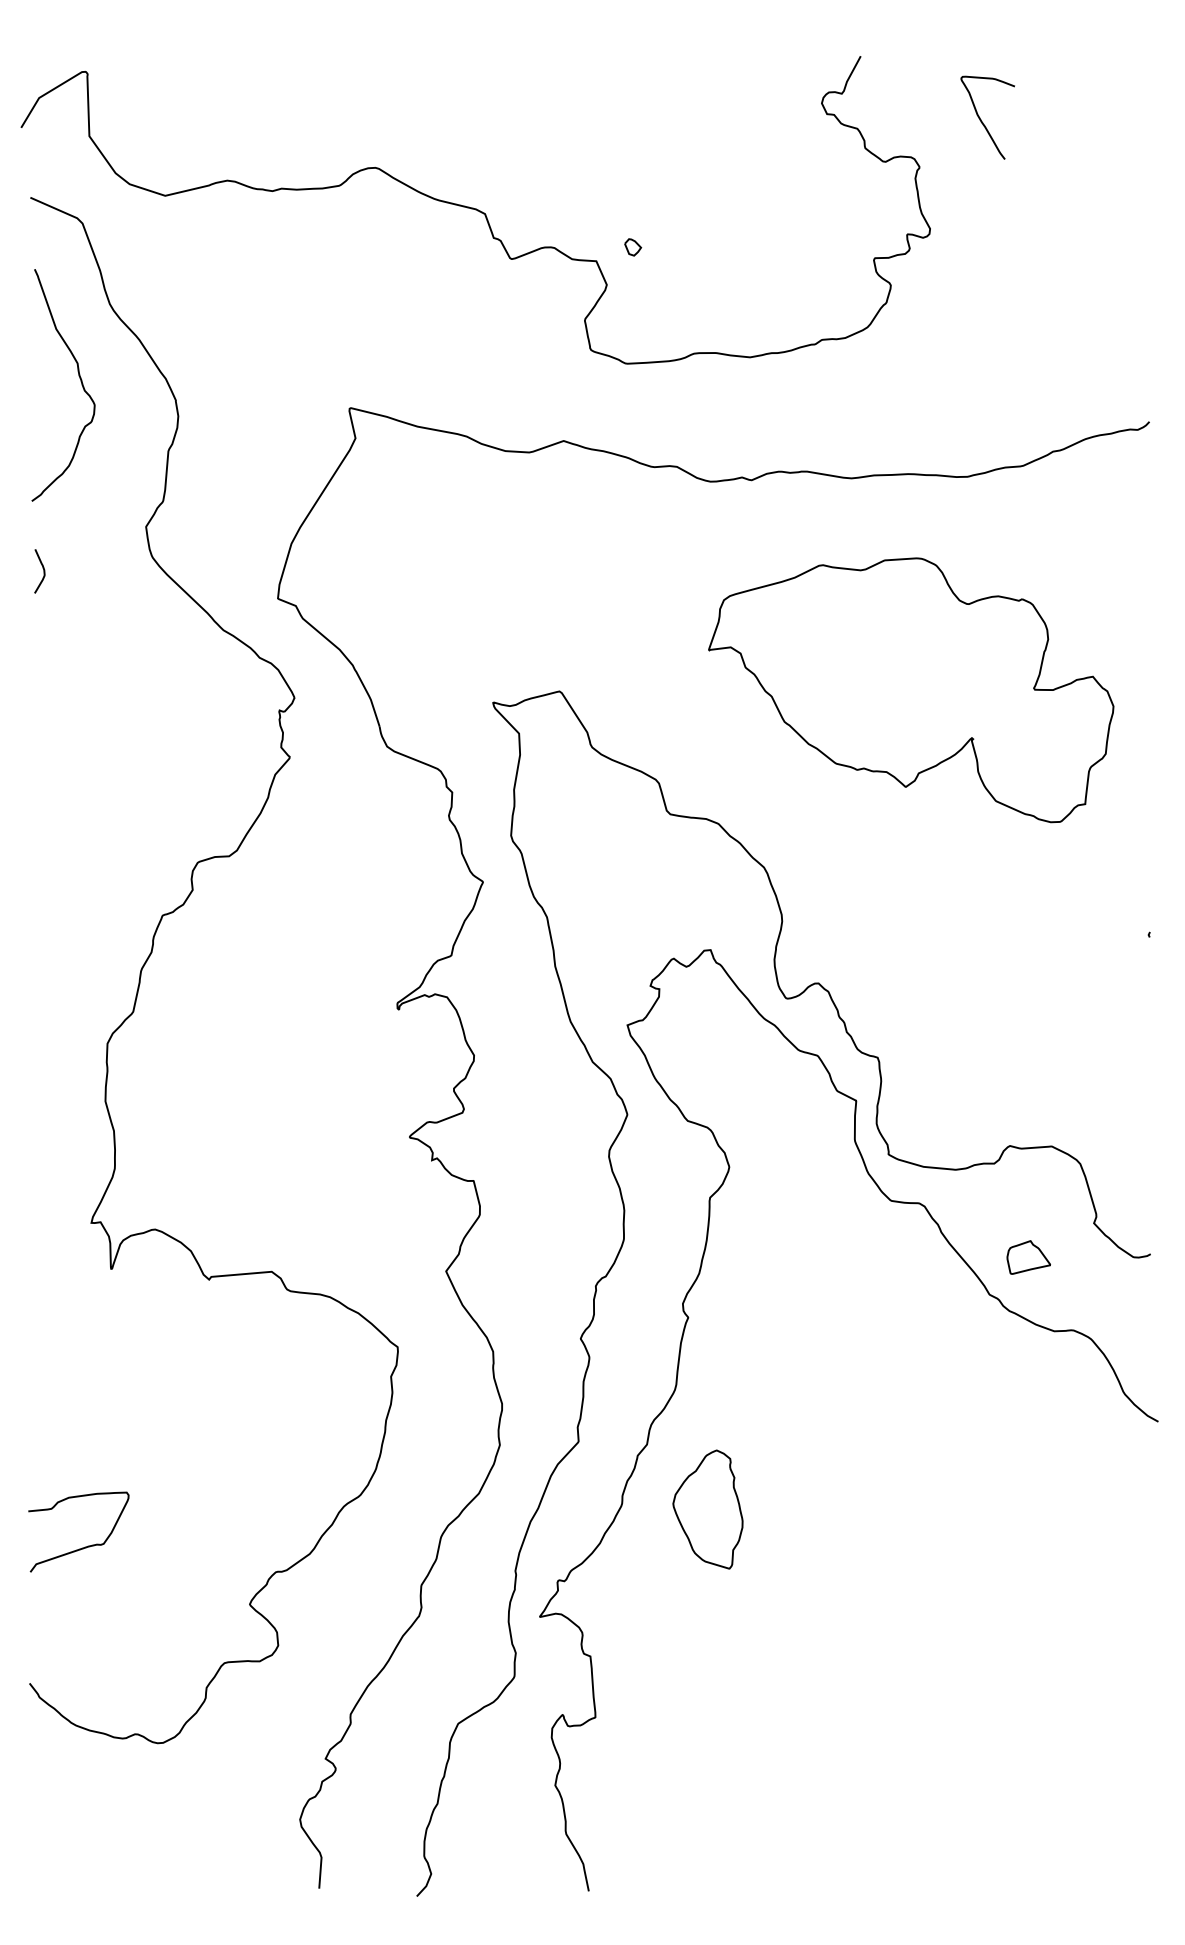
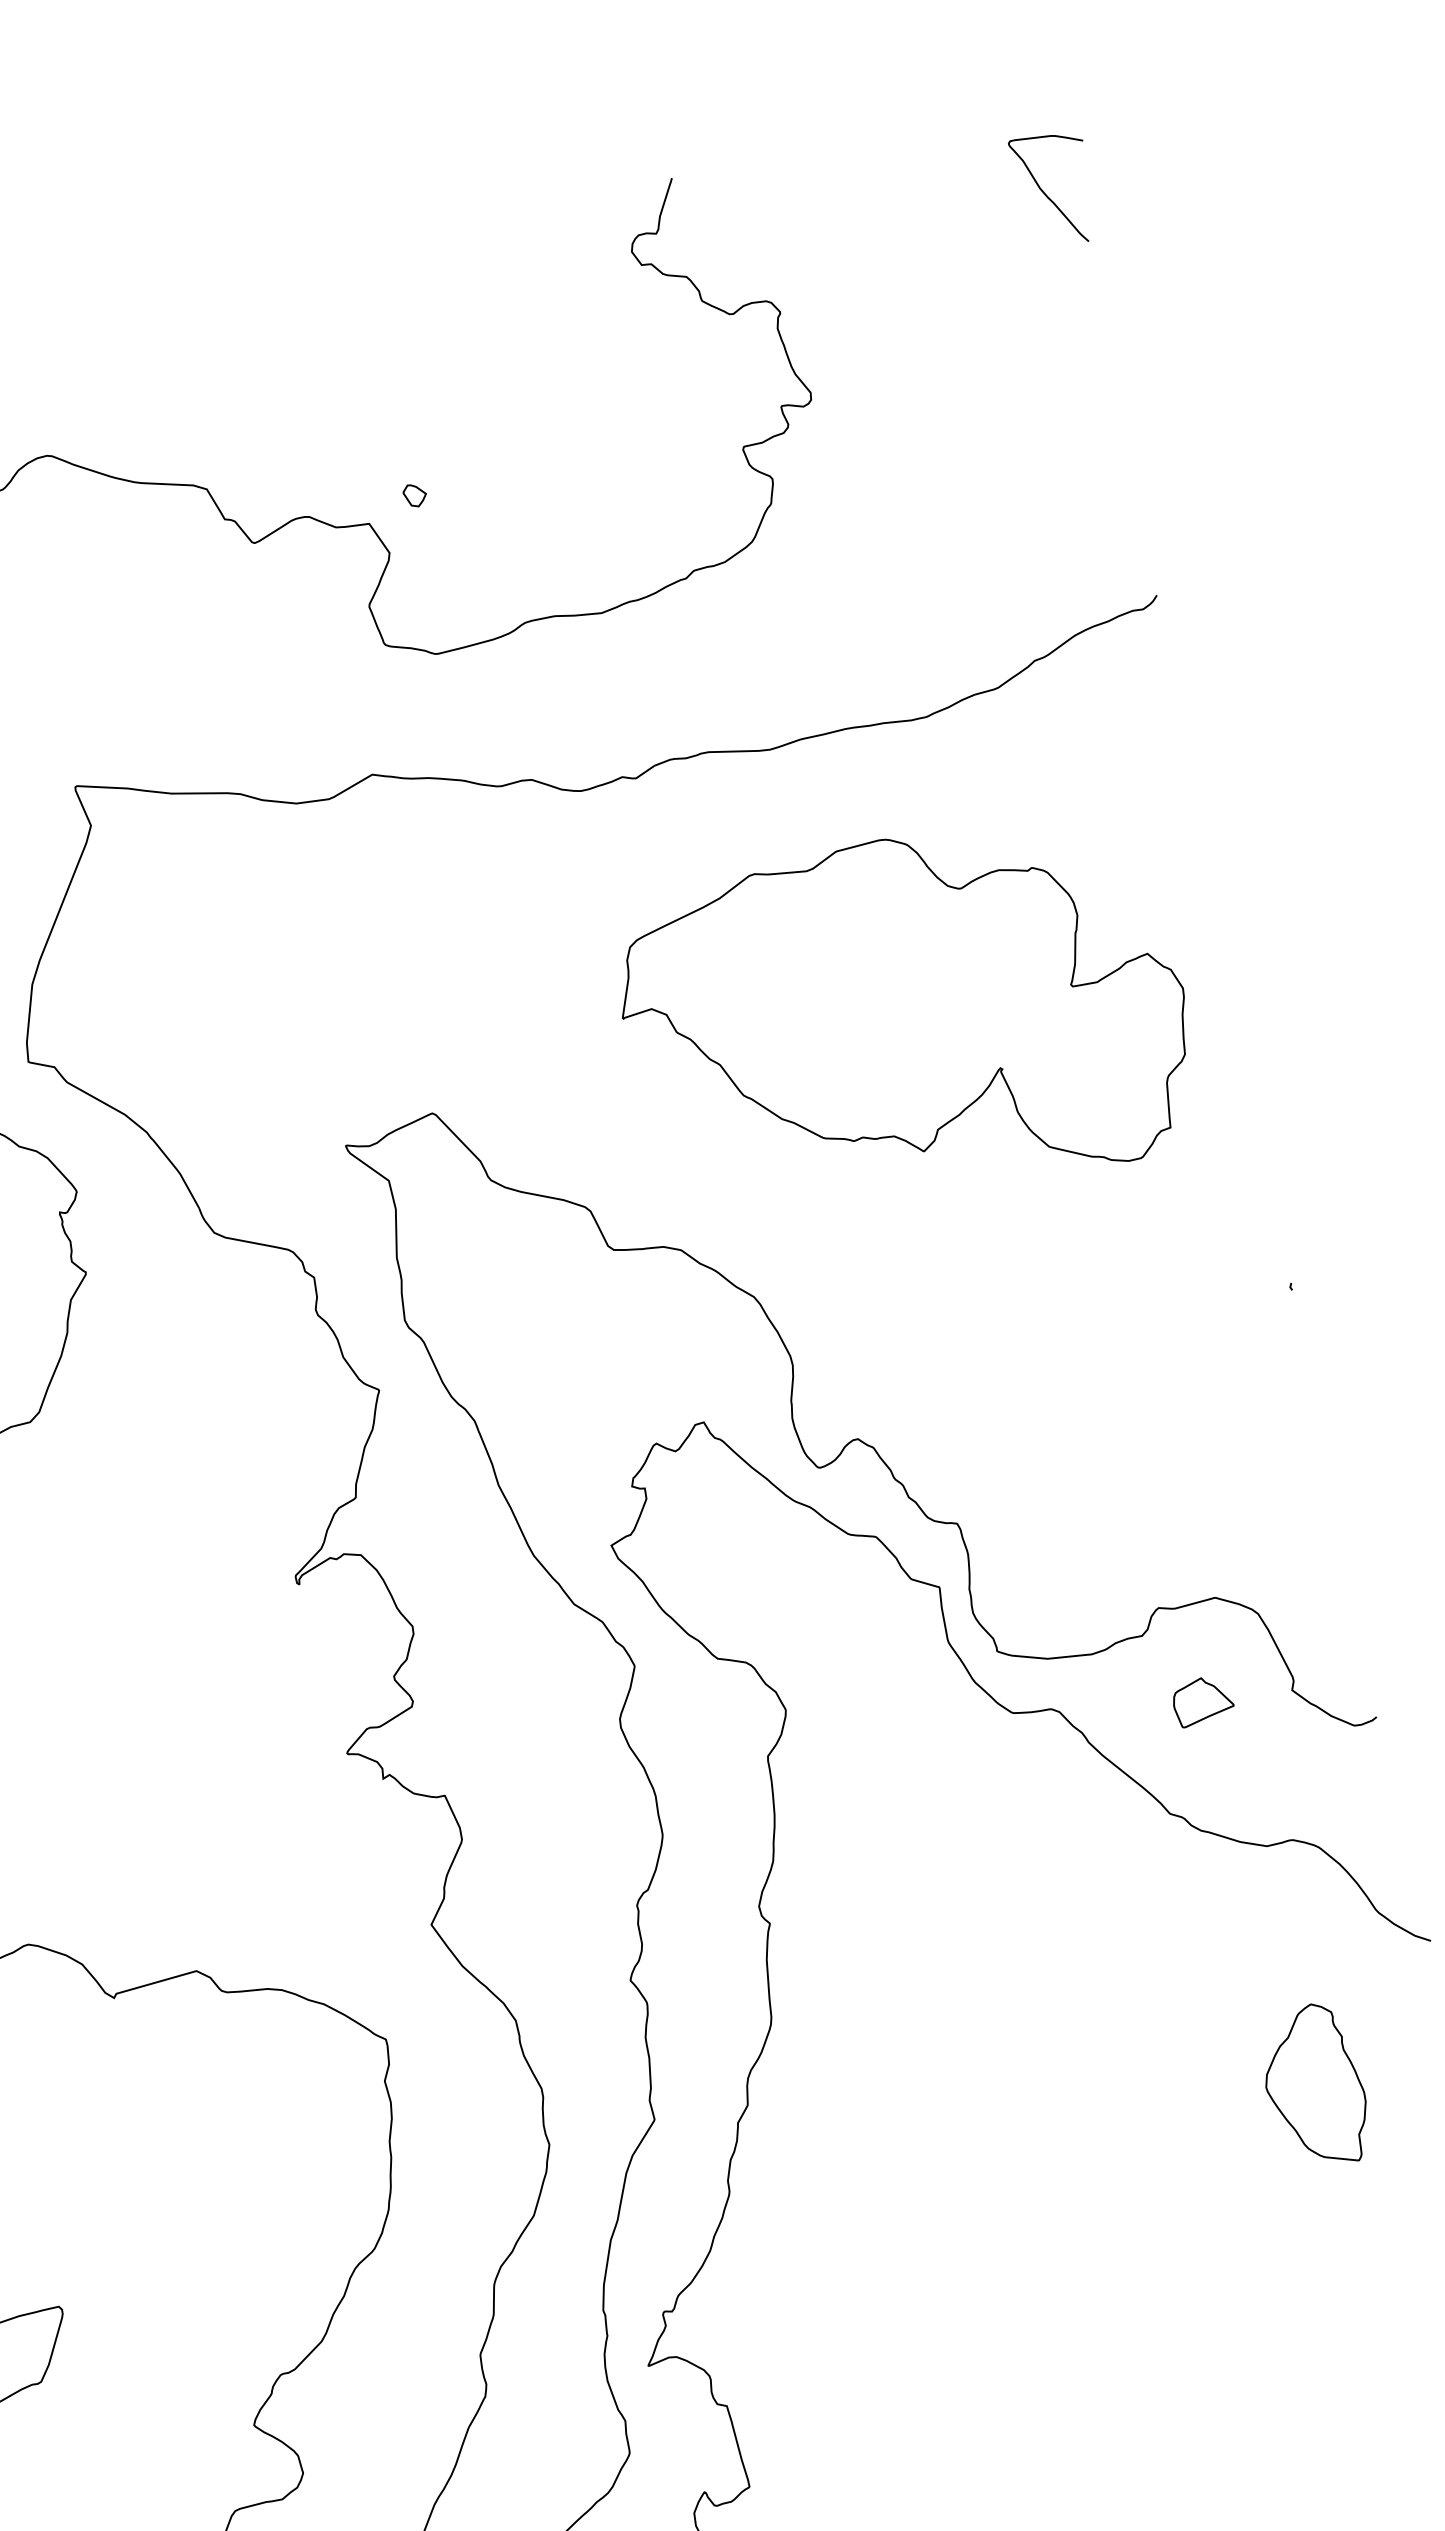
curve: (981, 119) -> (1046, 193), moved
part: (1028, 1257) -> (1202, 1700), moved
part: (707, 1509) -> (1313, 2086), moved

